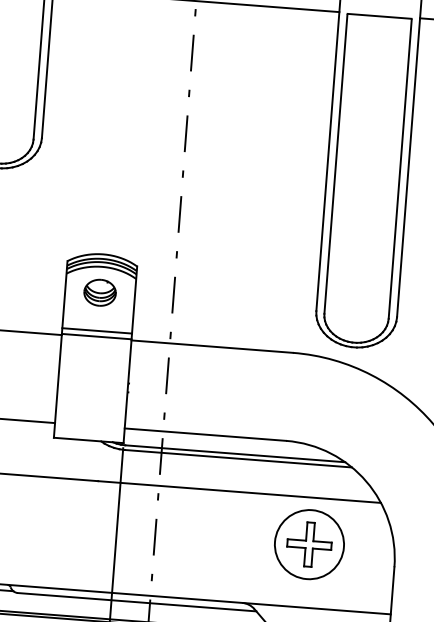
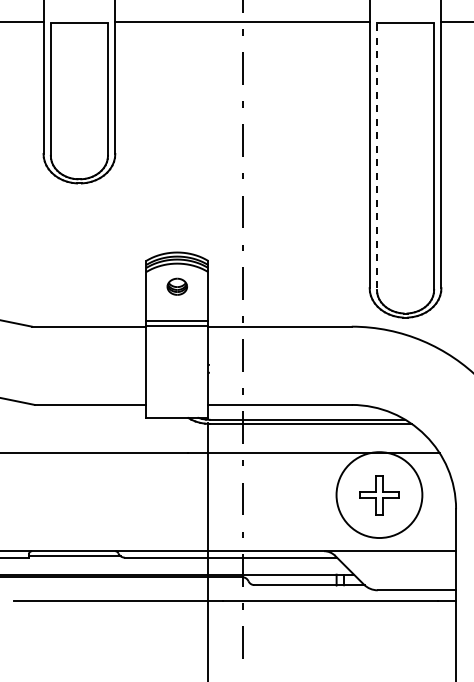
line: (335, 164) -> (376, 157), solid -> dashed
part: (100, 292) -> (177, 286), size x0.7
circle: (309, 543) -> (379, 494), size x1.4

